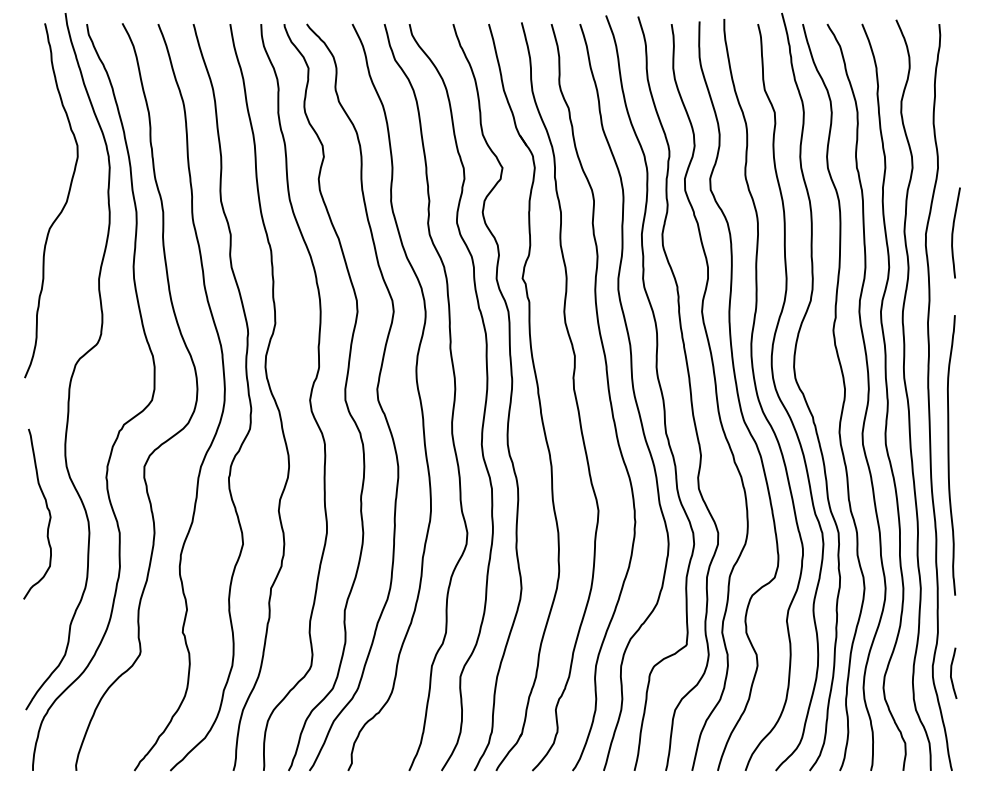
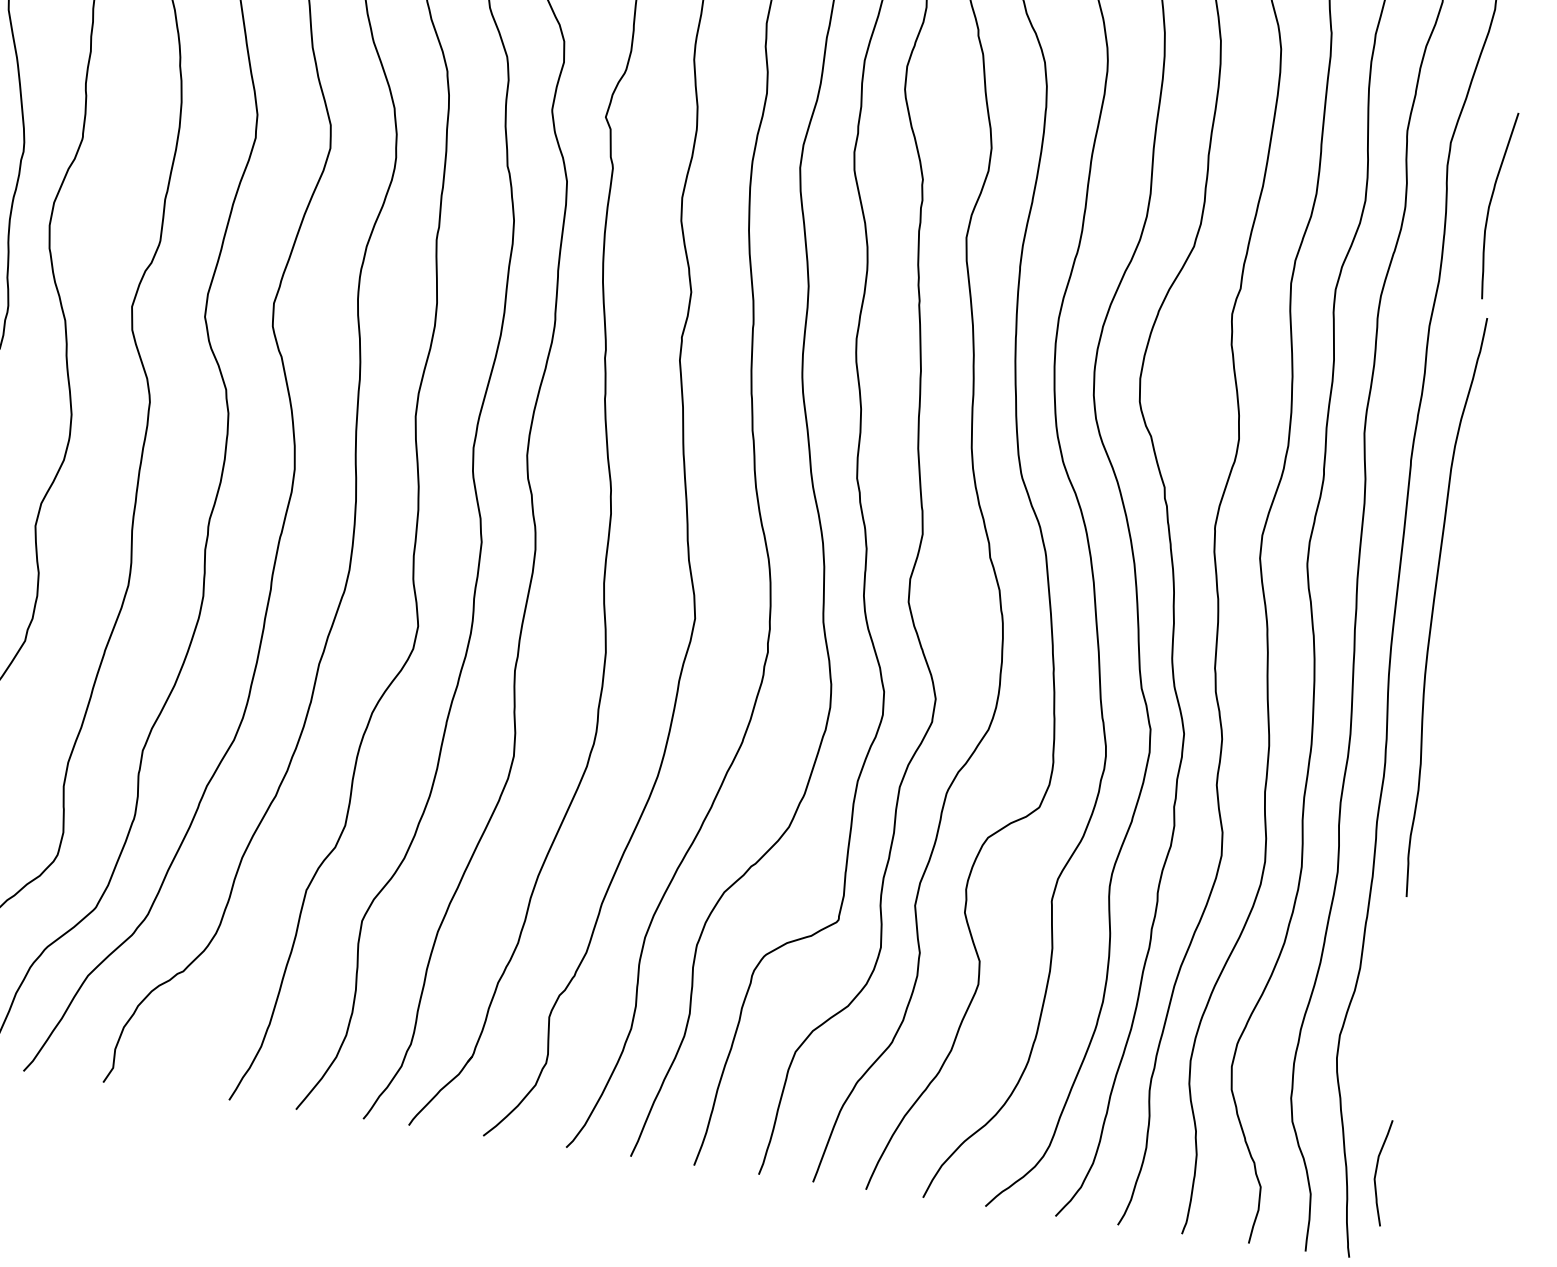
curve: (953, 232) -> (1491, 203), moved
curve: (951, 672) -> (1377, 1170), moved

